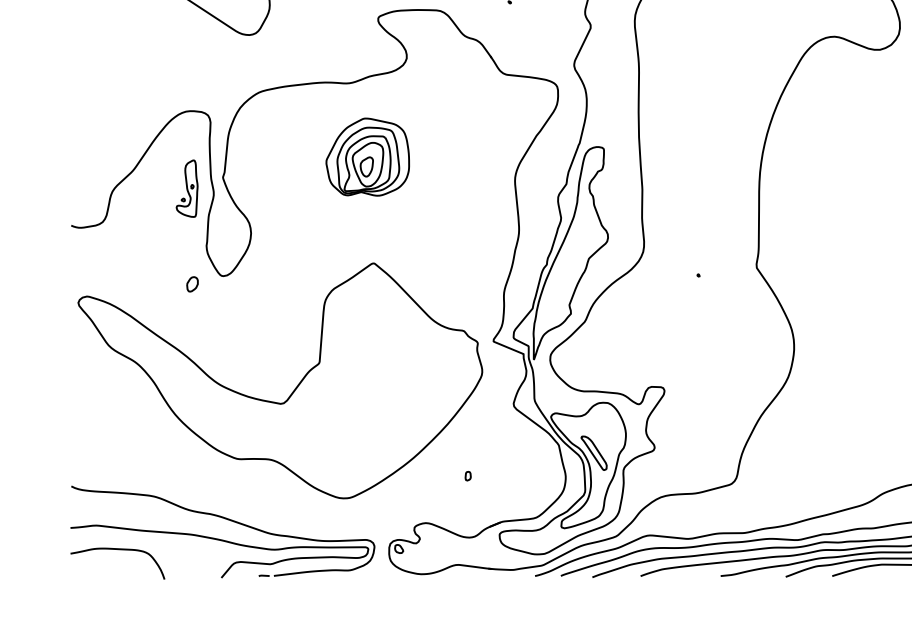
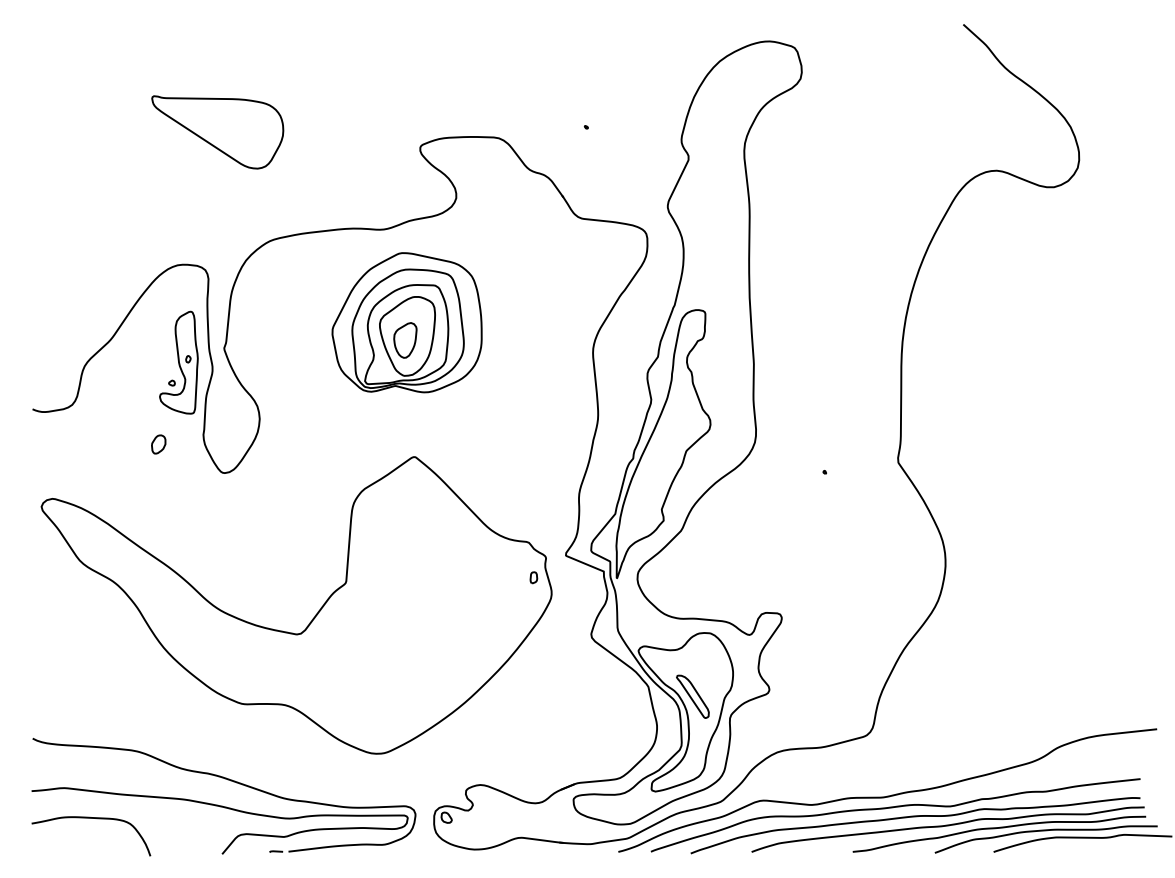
part: (367, 156) -> (406, 322), size x1.43
part: (186, 188) -> (178, 362), size x1.43
part: (192, 284) -> (158, 444), moved
part: (467, 475) -> (533, 577), moved

